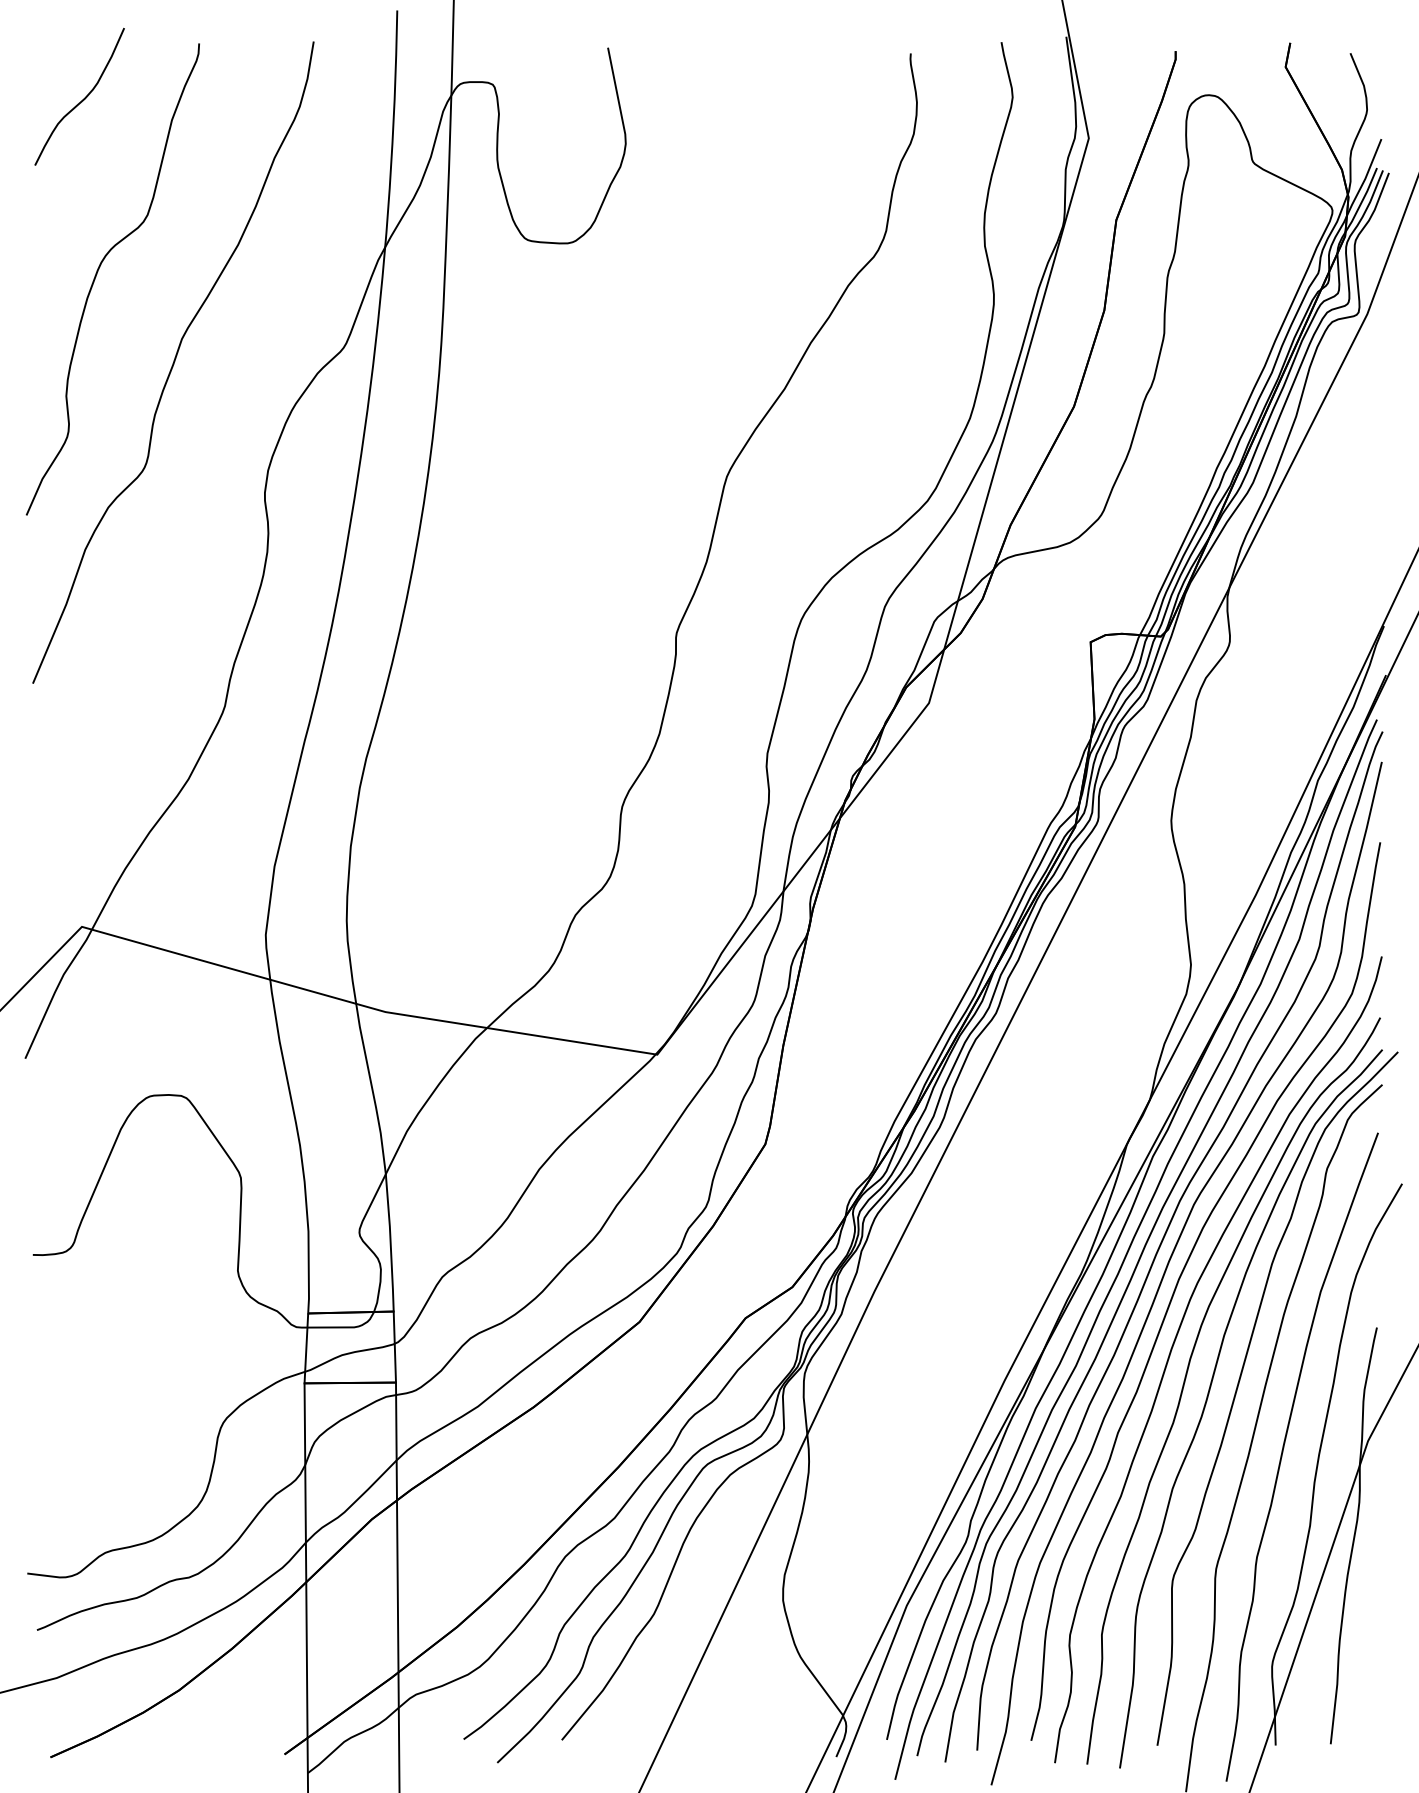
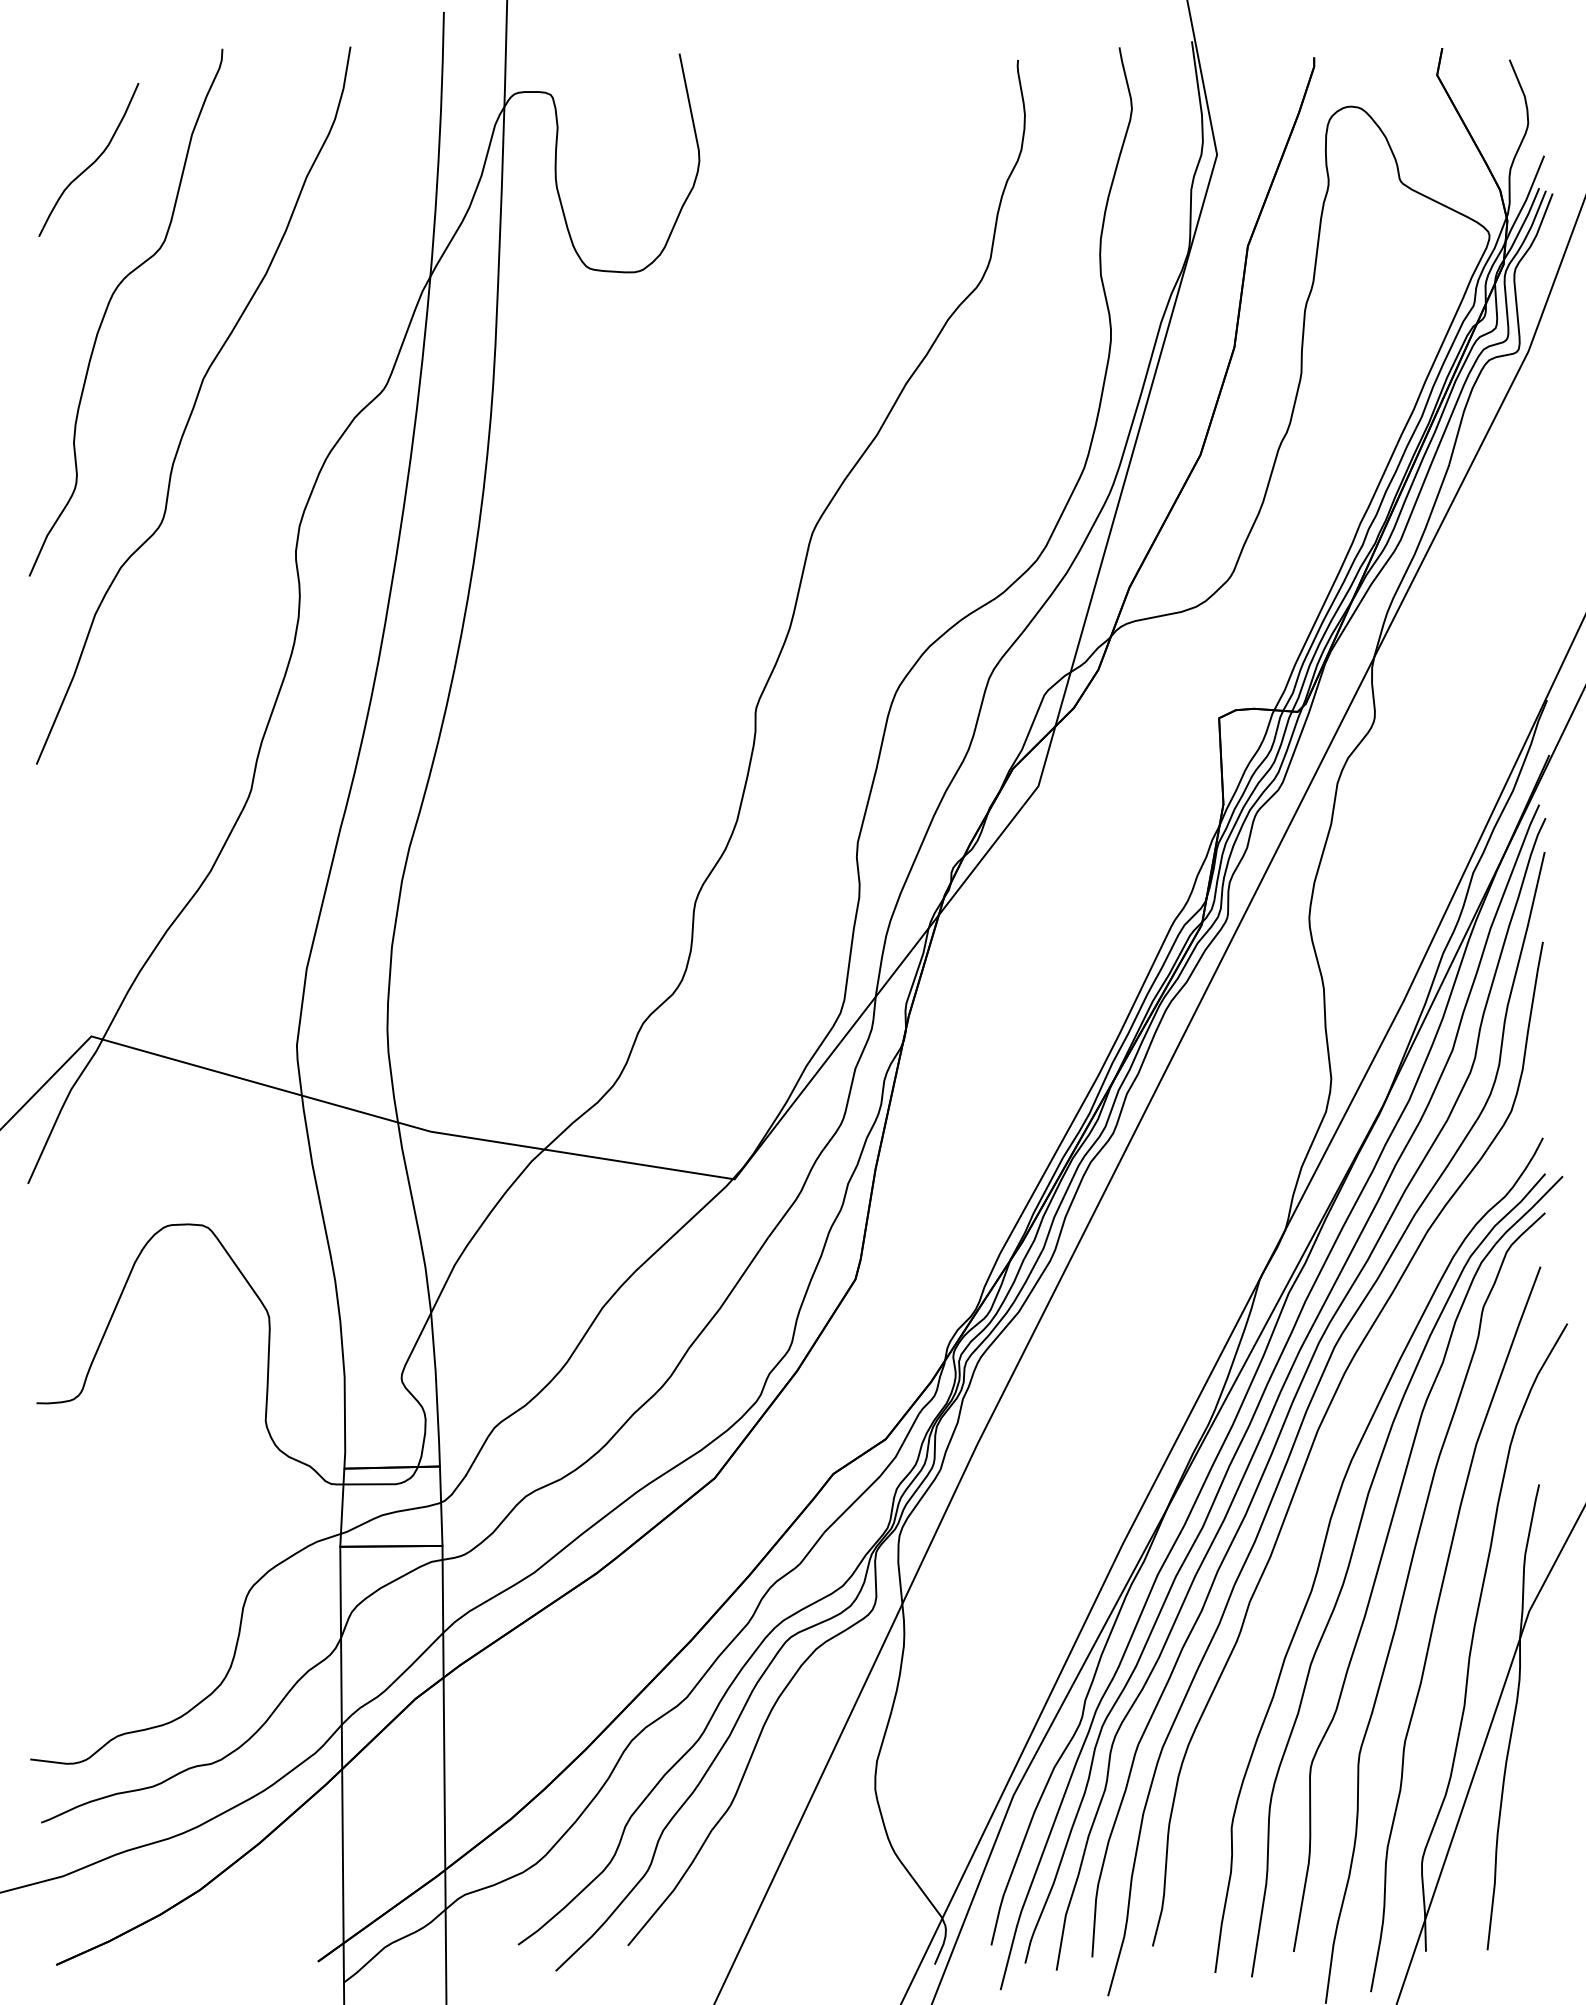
curve: (82, 99) -> (92, 162), moved
curve: (1174, 1344) -> (1312, 1503), removed

